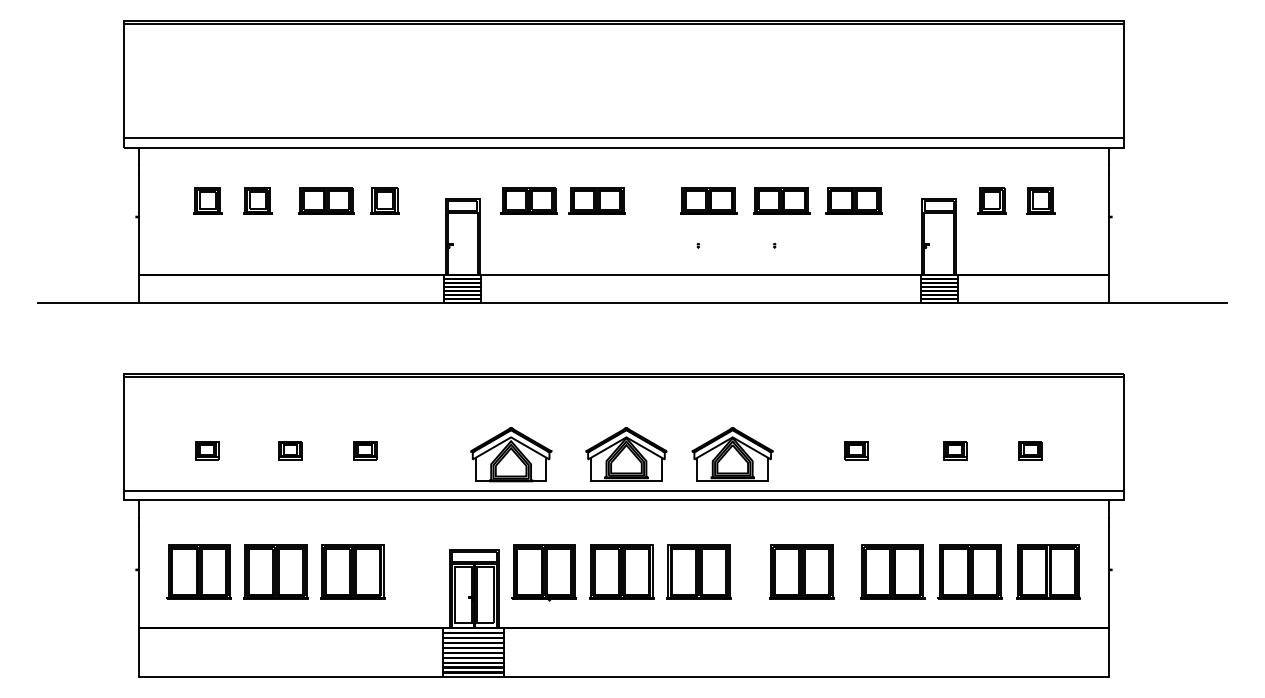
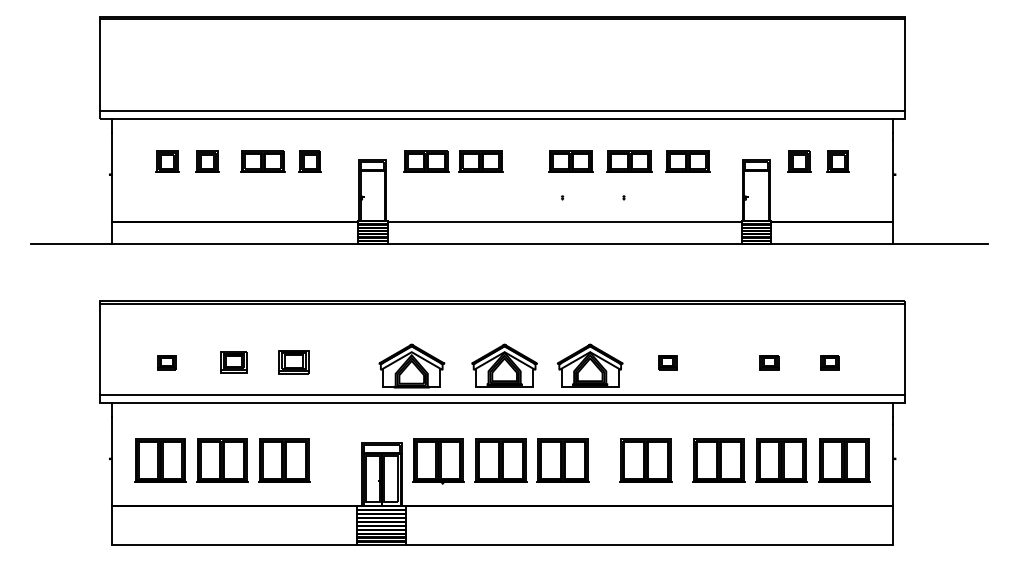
part: (290, 450) -> (234, 362), size x1.4
part: (365, 450) -> (294, 362), size x1.6
part: (856, 450) -> (668, 362), moved

